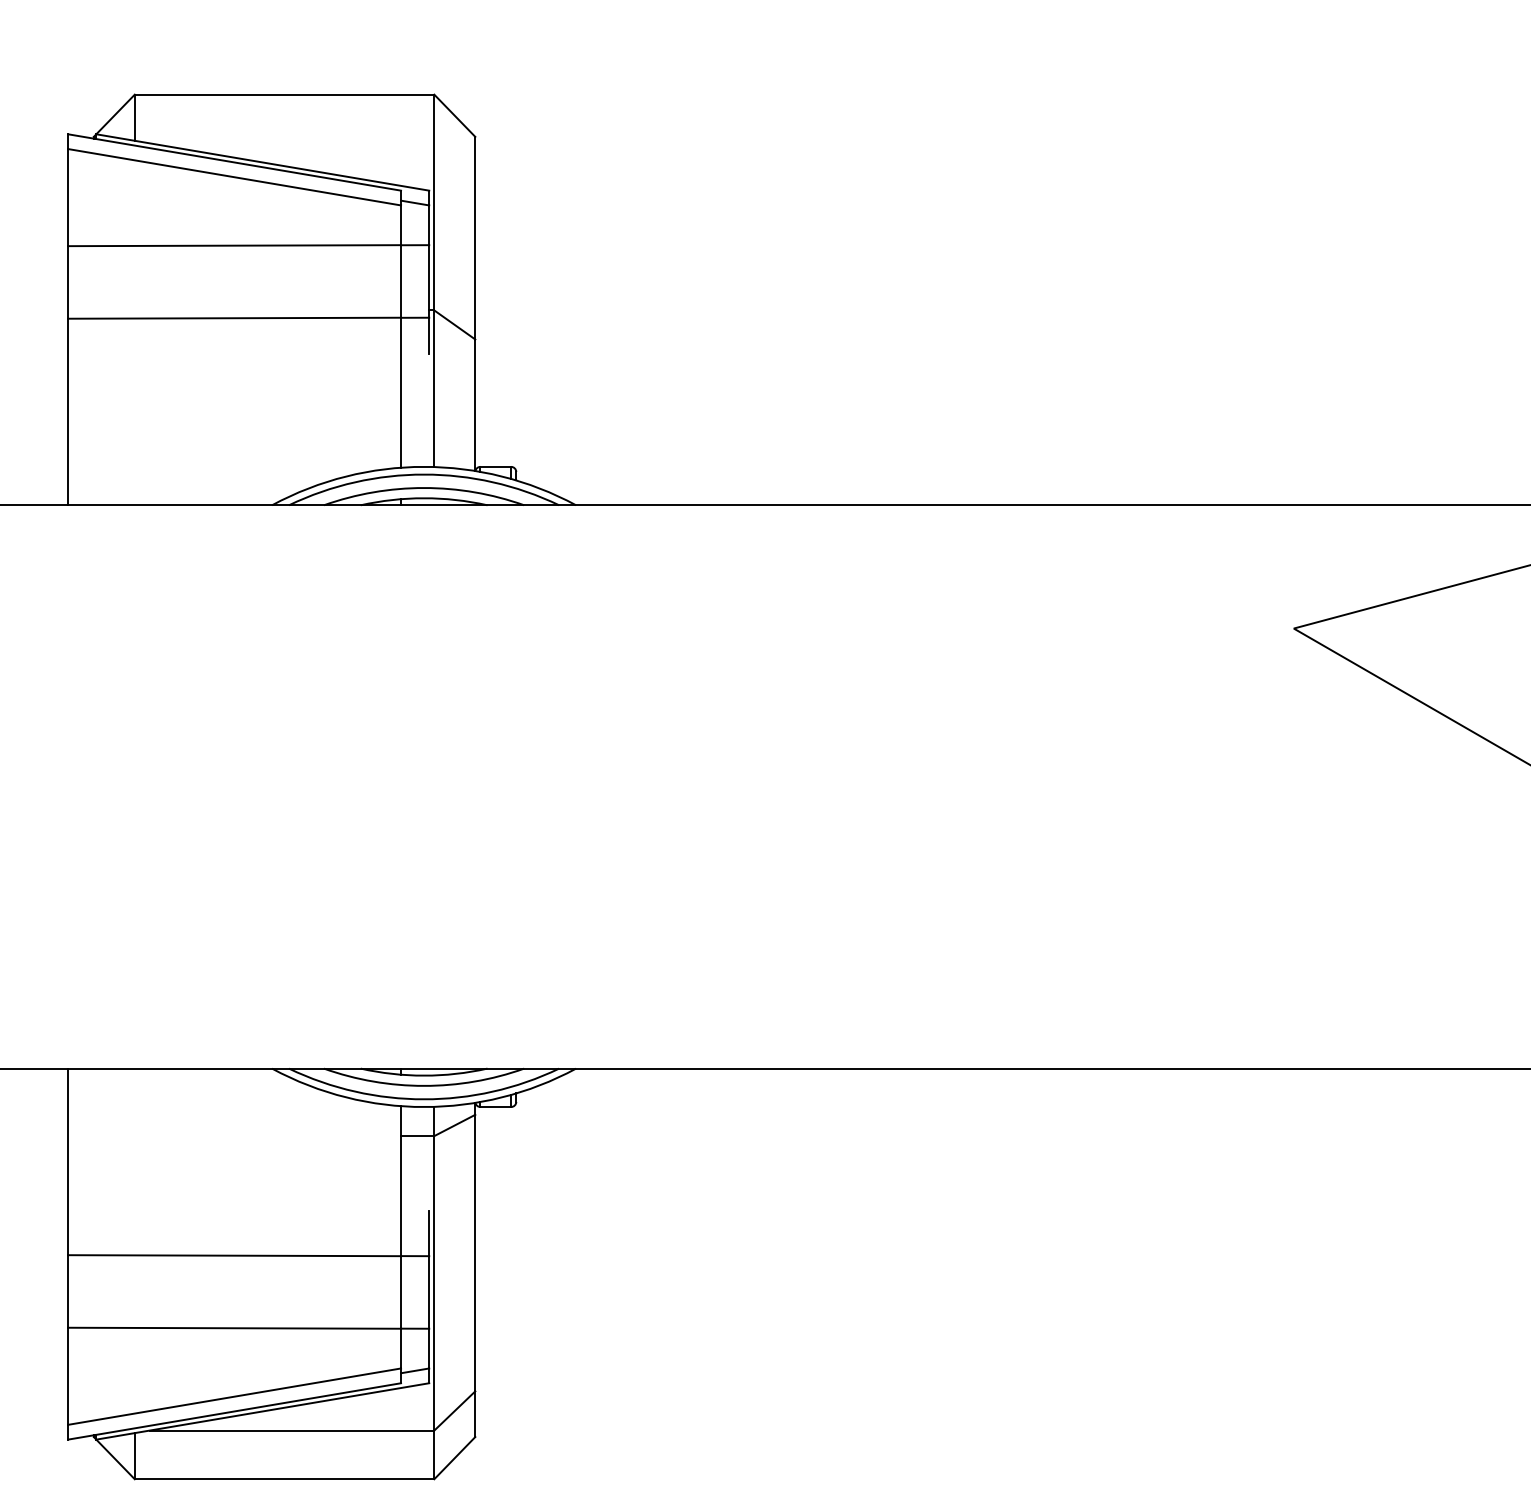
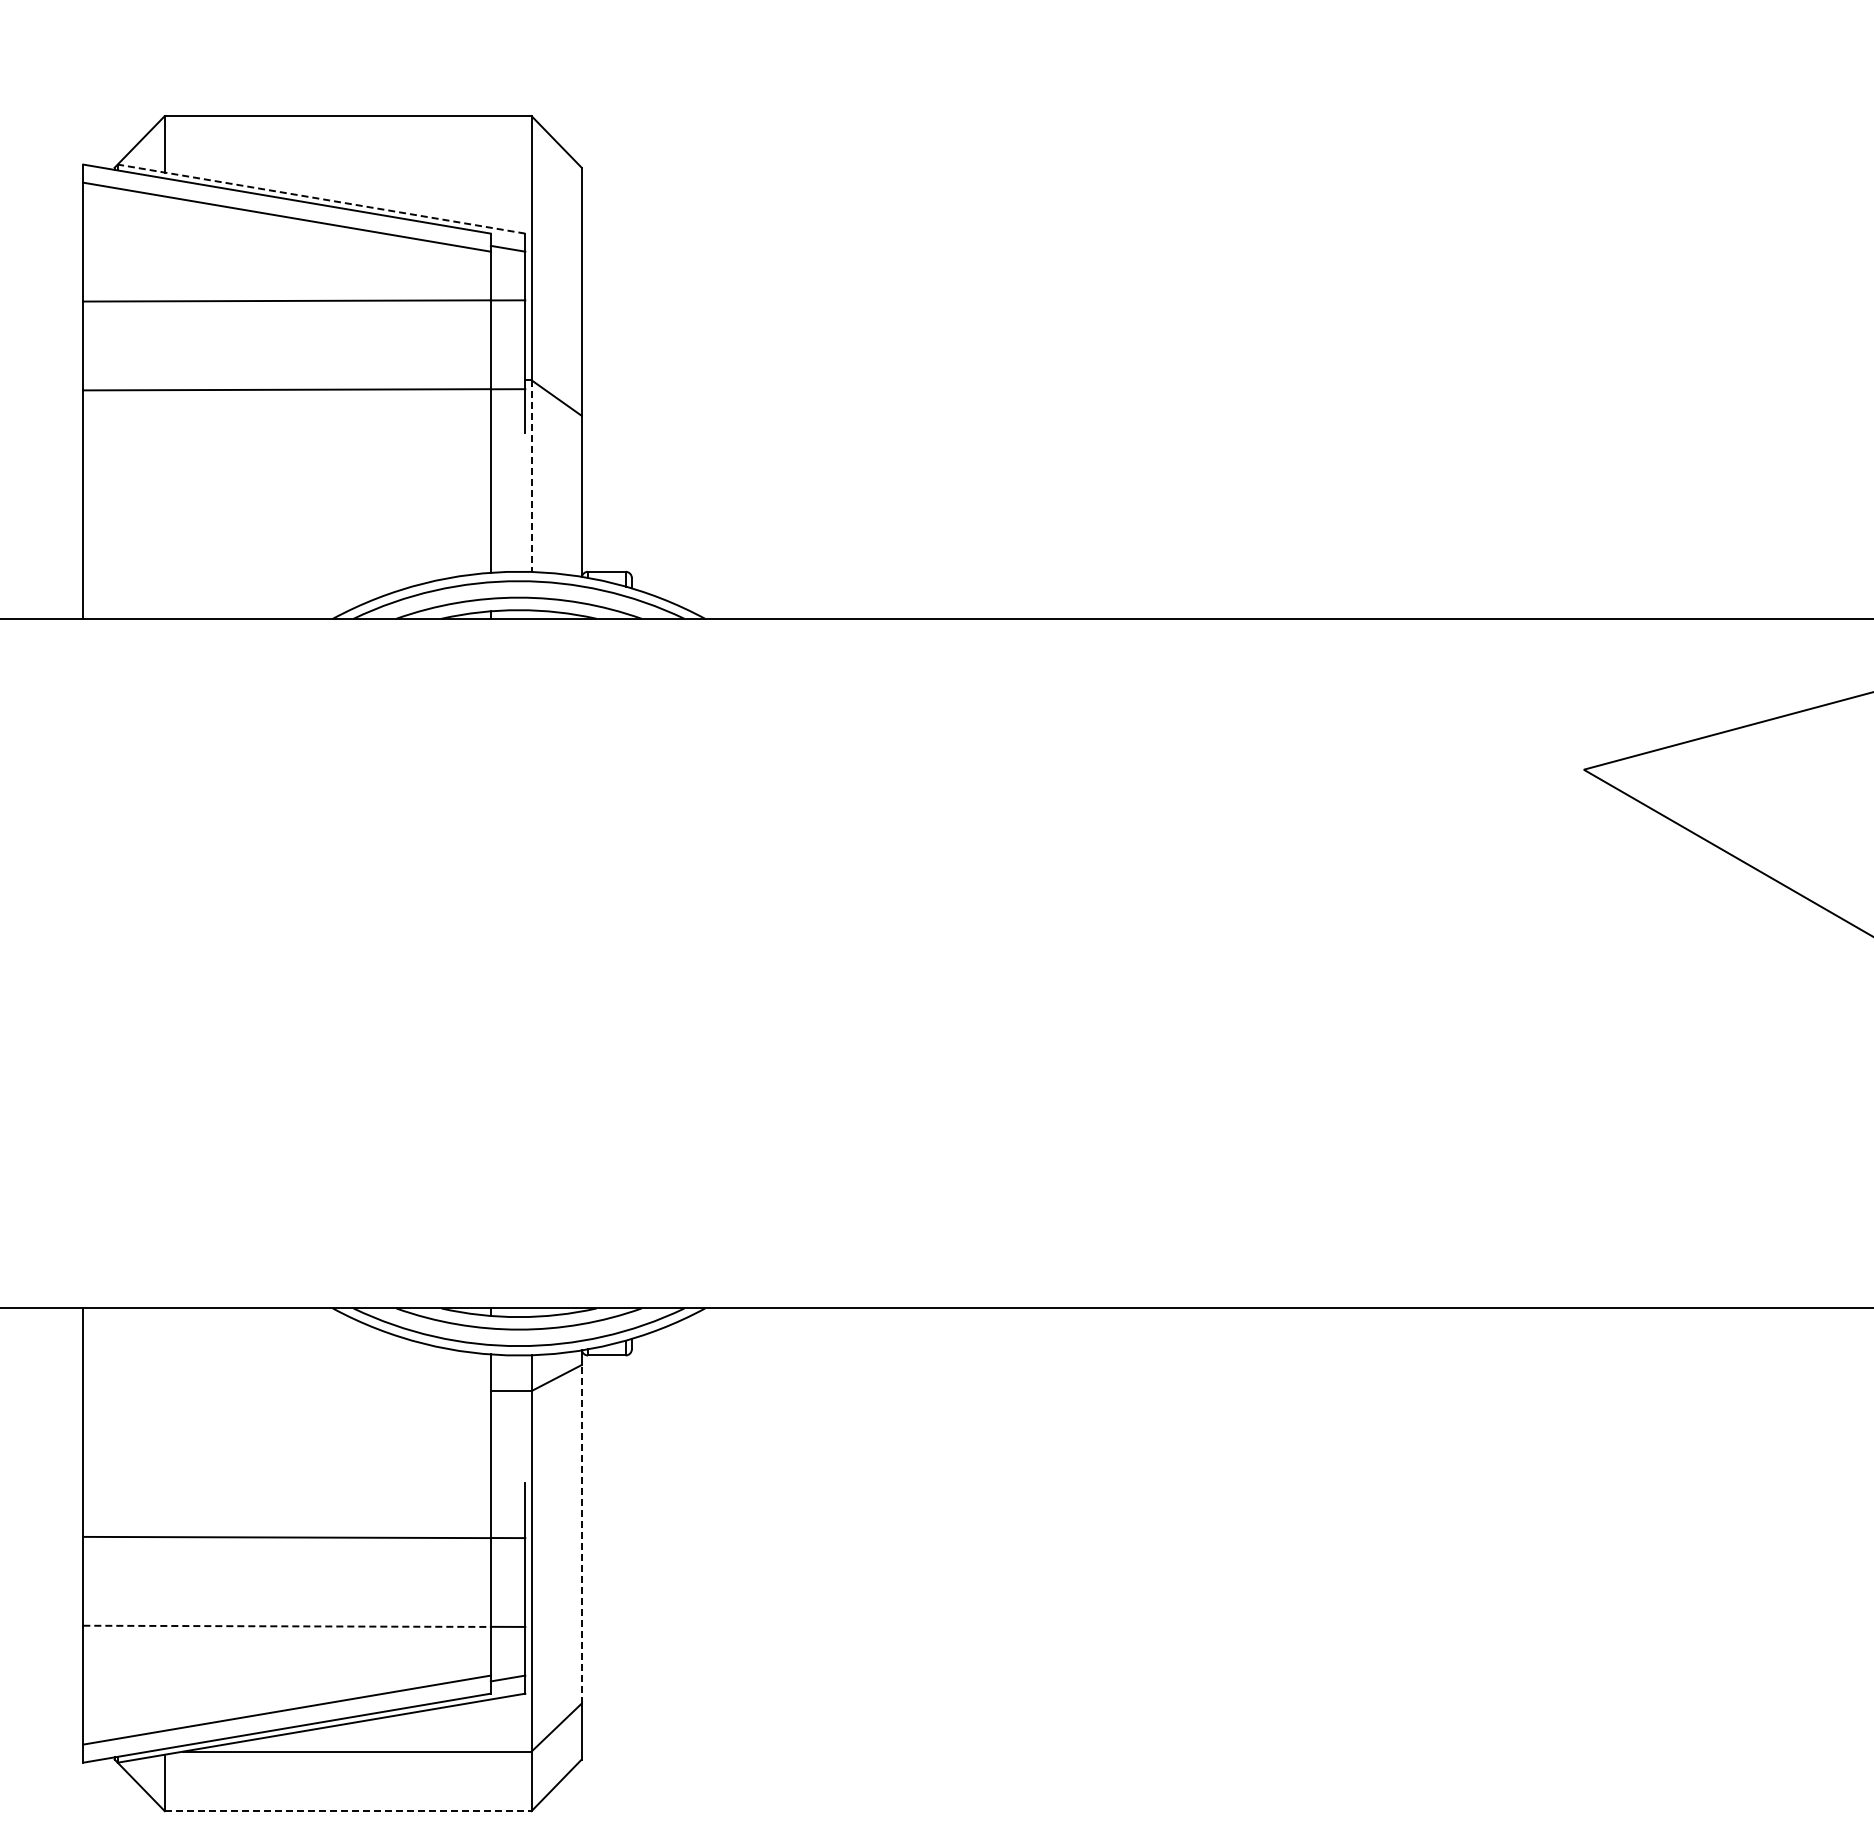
line: (262, 162) -> (321, 199), solid -> dashed
line: (434, 389) -> (531, 476), solid -> dashed
line: (475, 1252) -> (581, 1533), solid -> dashed
line: (234, 1328) -> (287, 1626), solid -> dashed
line: (284, 1479) -> (348, 1811), solid -> dashed

